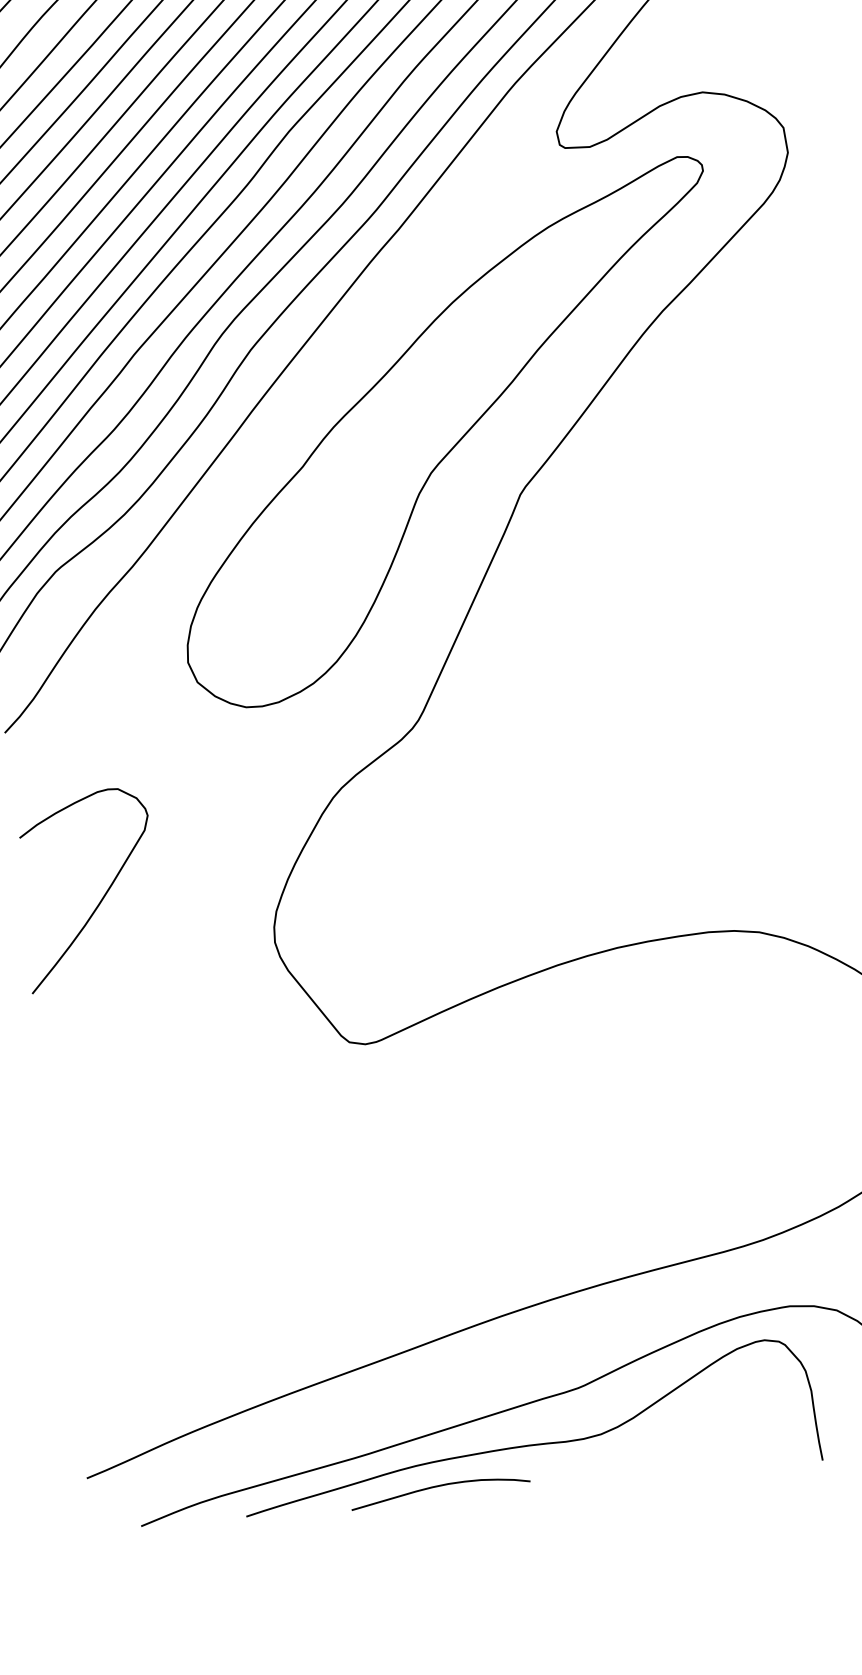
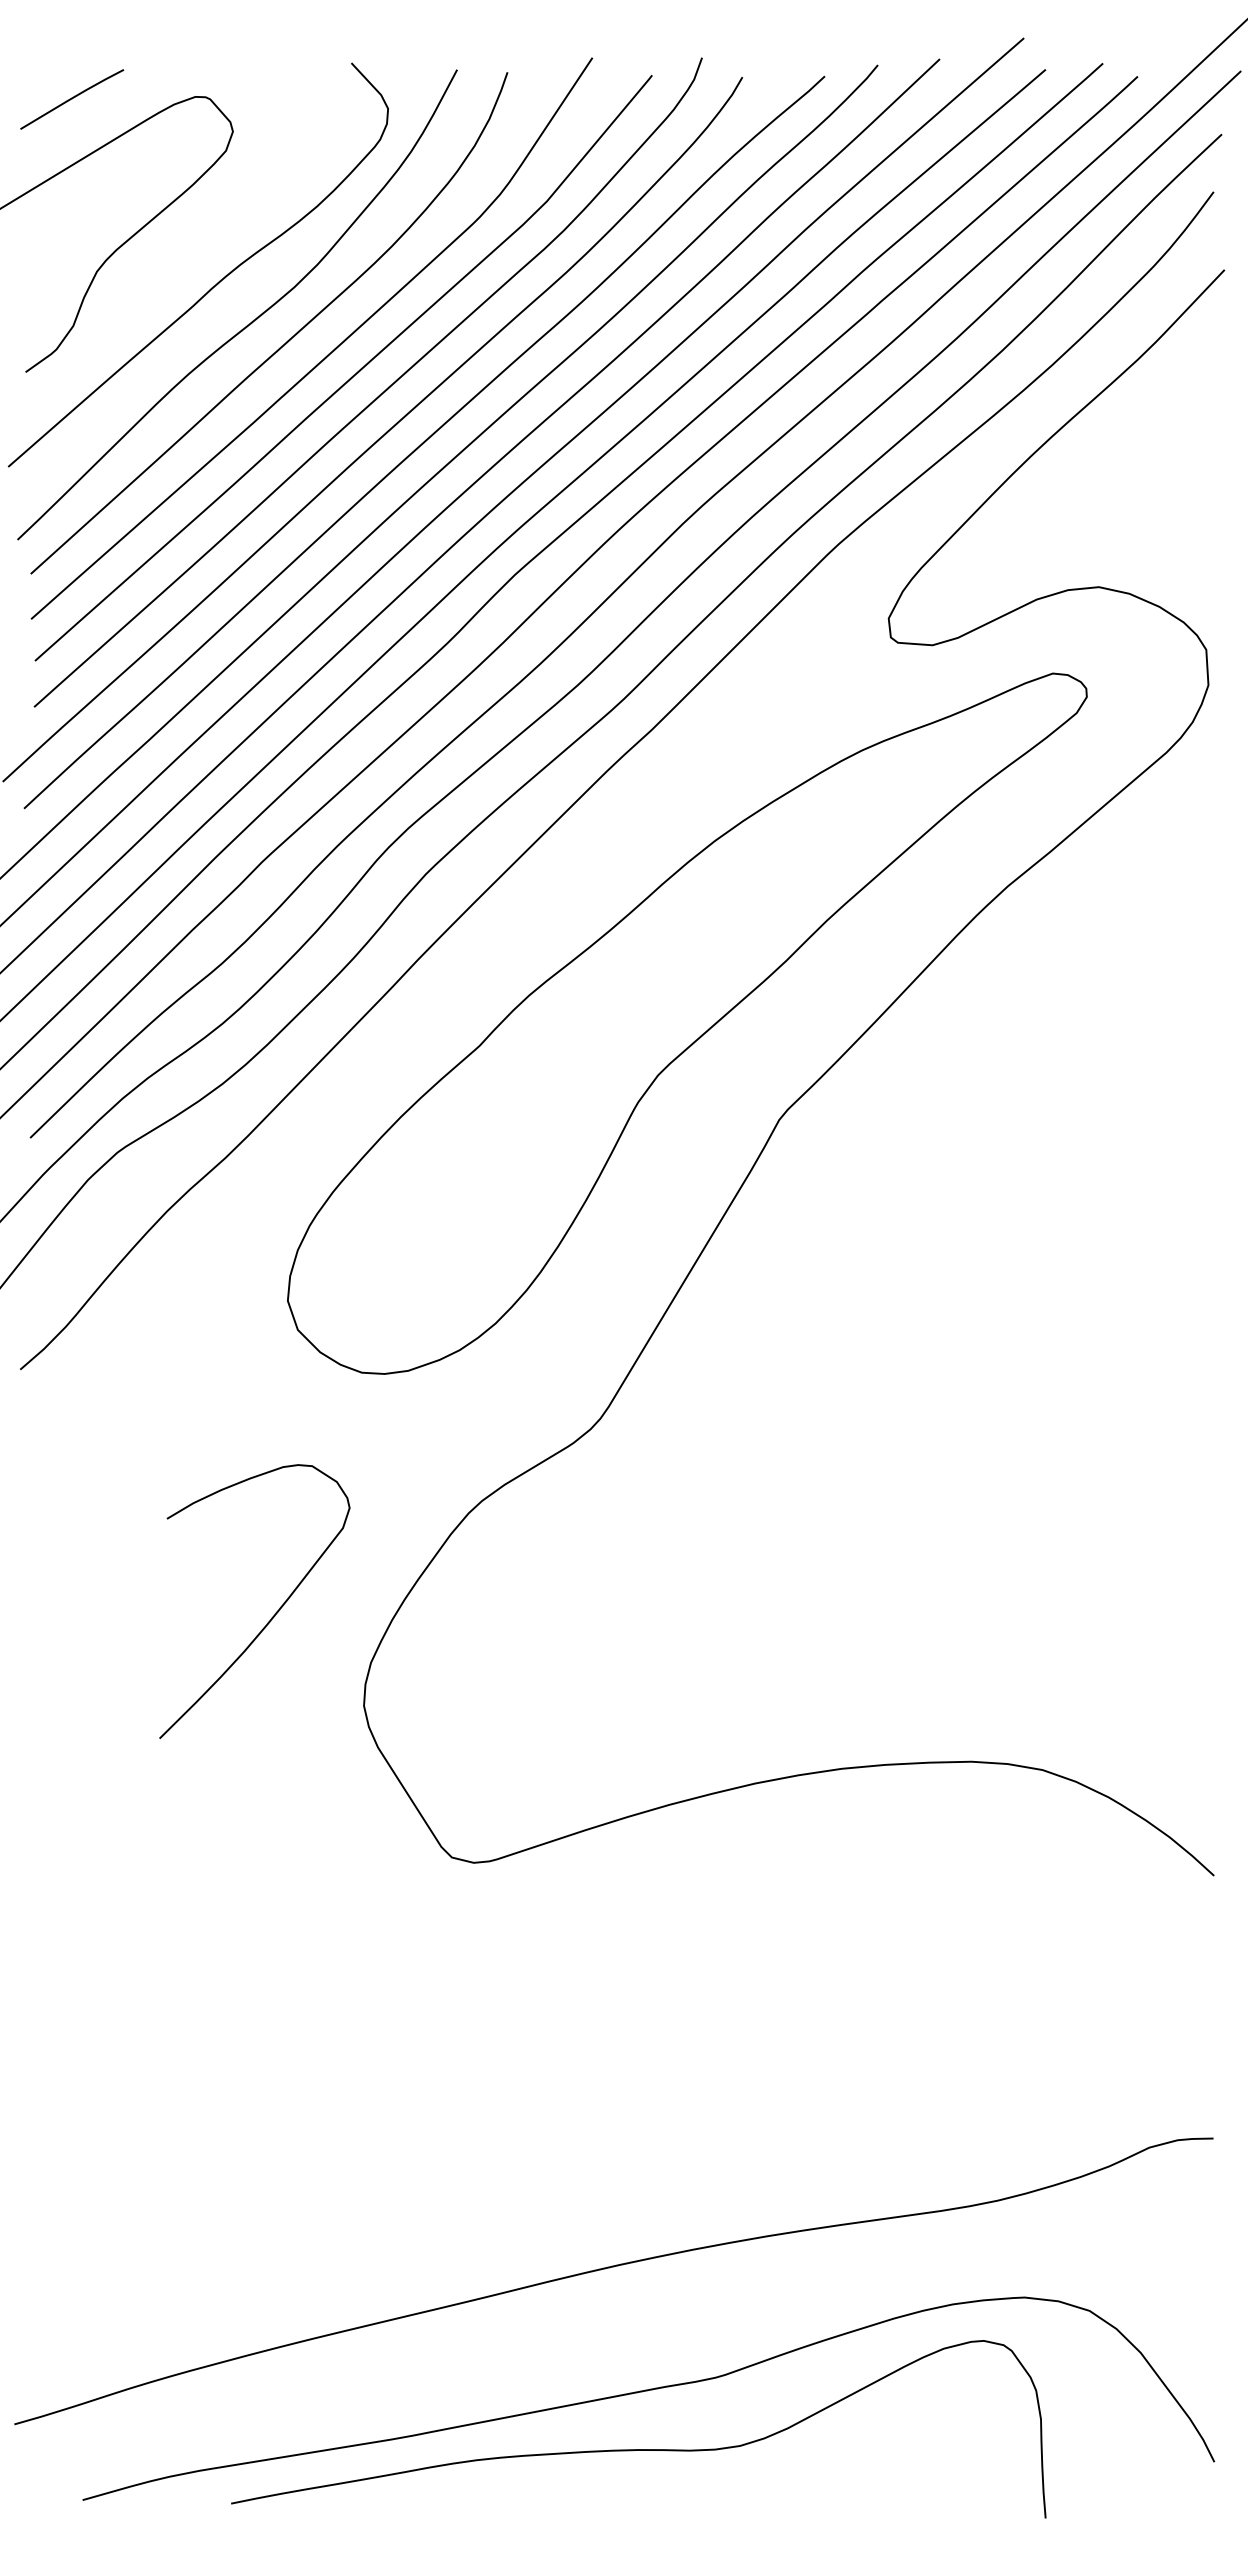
curve: (101, 899) -> (271, 1617), moved
curve: (439, 1486) -> (506, 2492), removed

